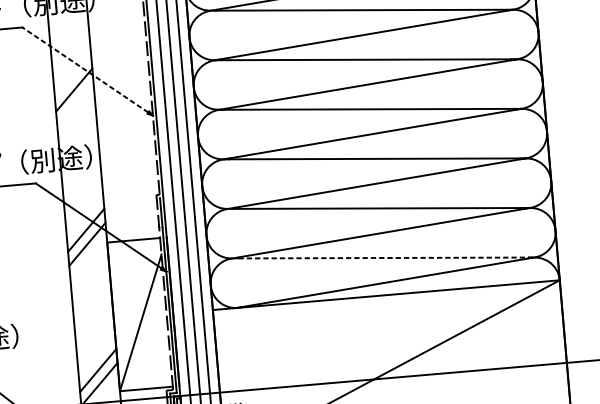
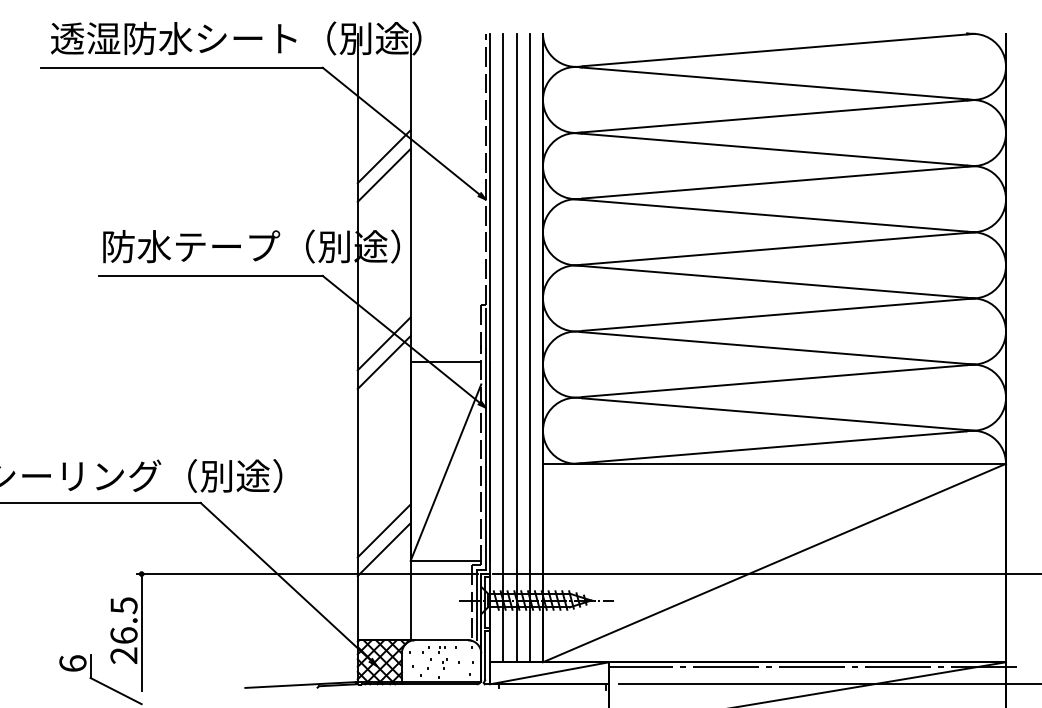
line: (85, 70) -> (401, 131), dashed -> solid
line: (74, 103) -> (383, 174), added
line: (386, 257) -> (778, 414), dashed -> solid

